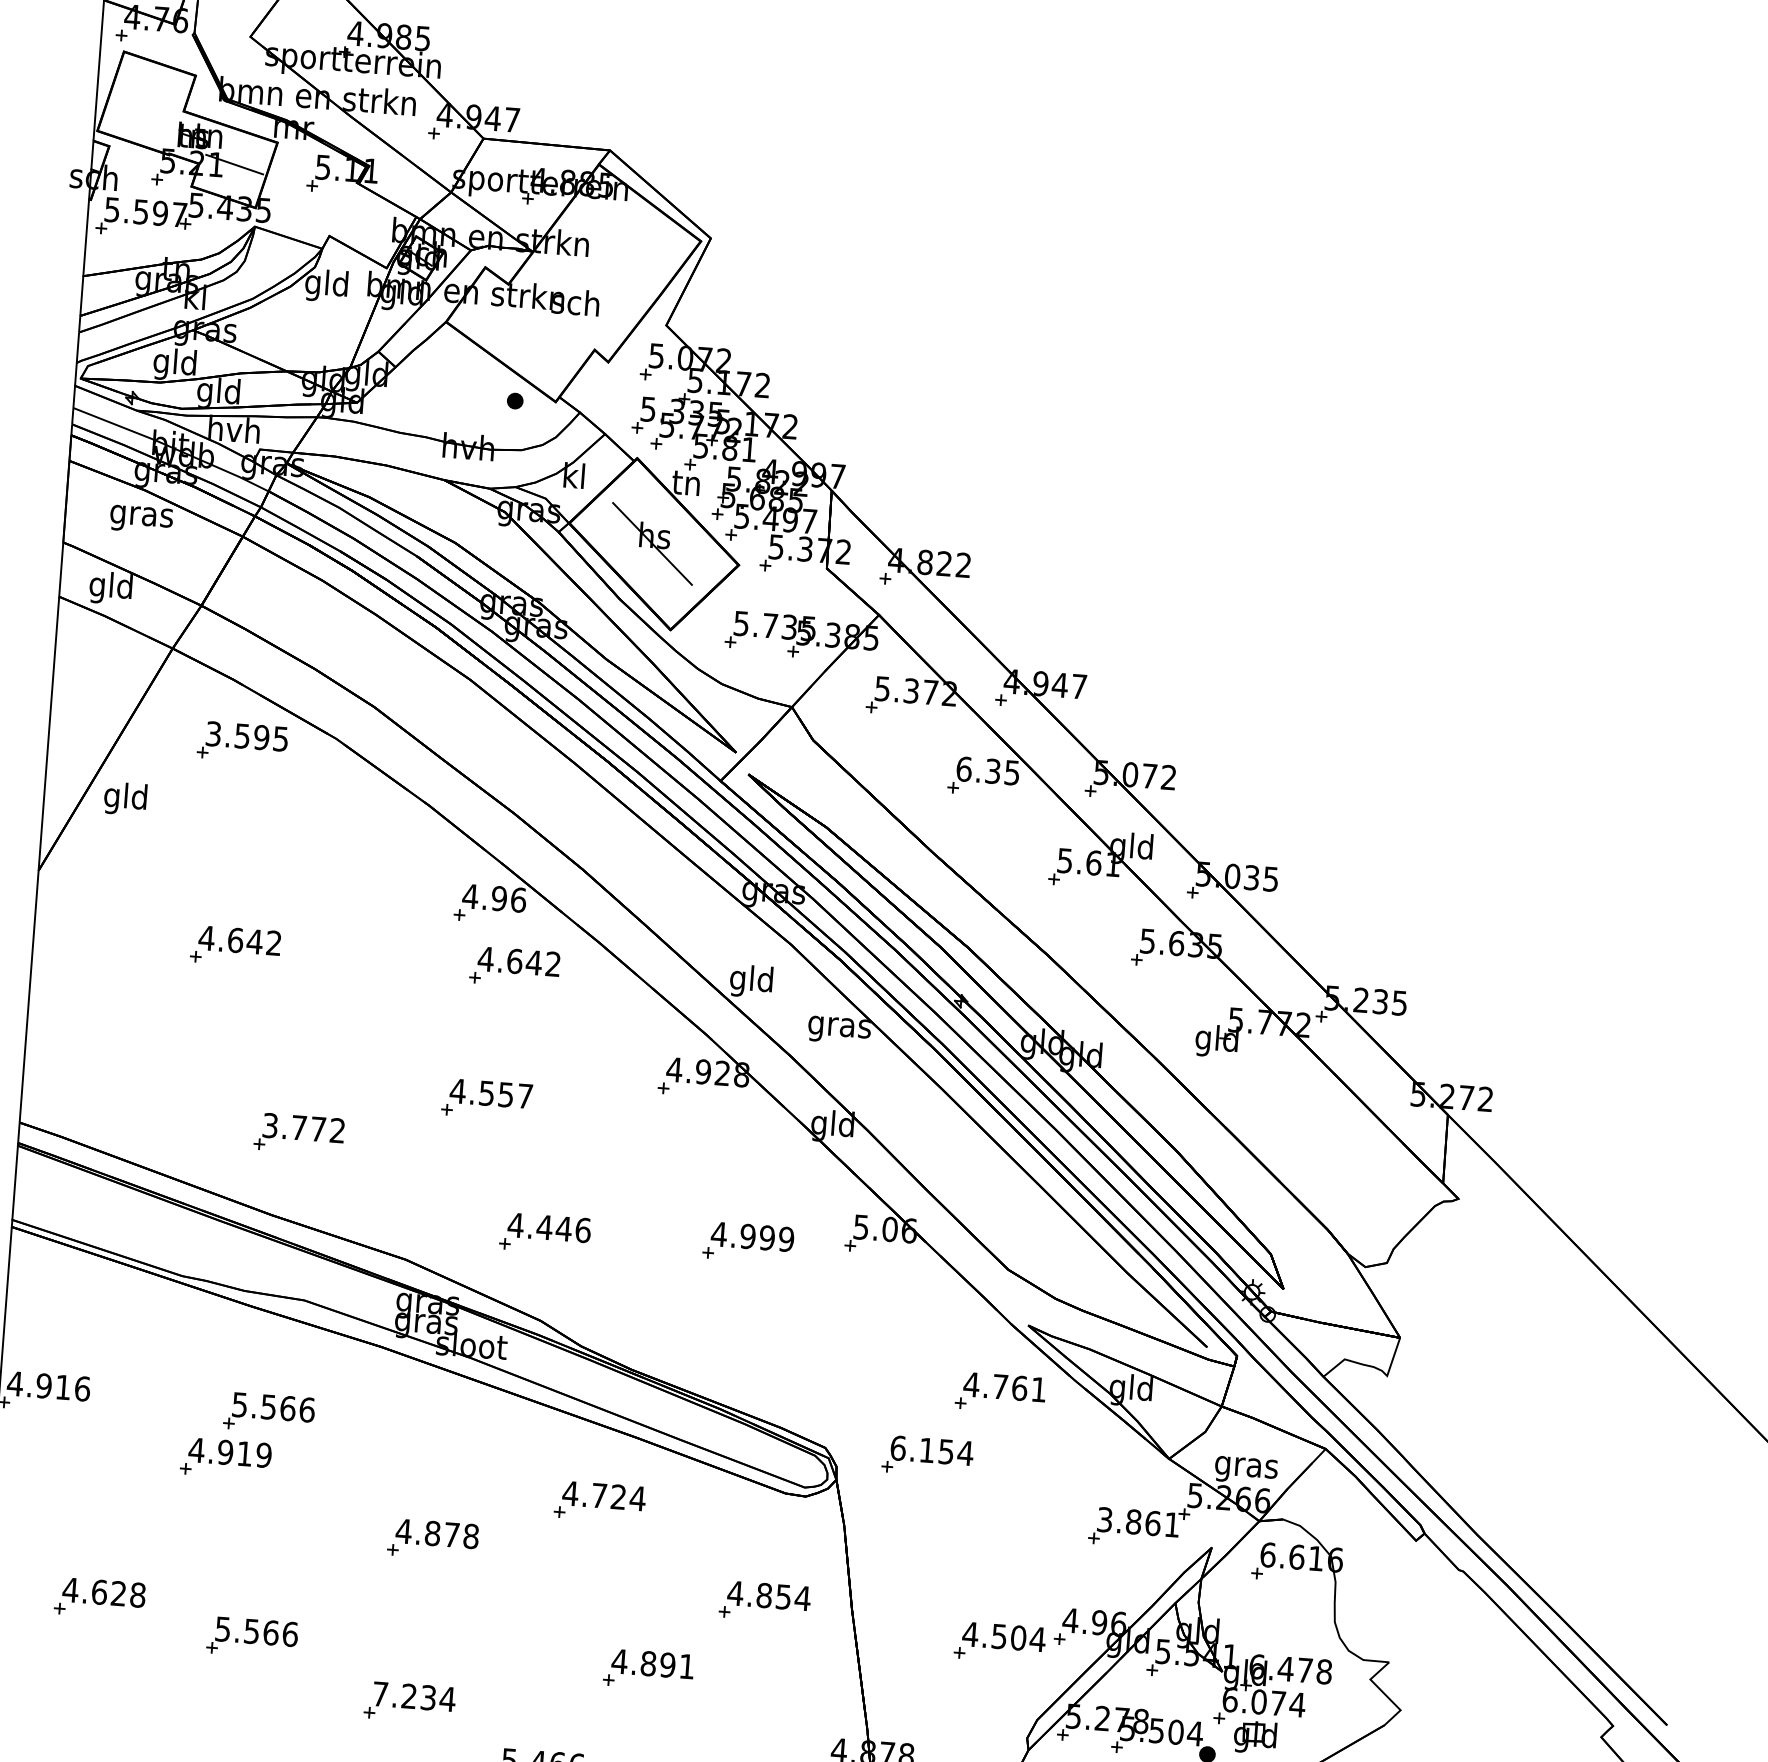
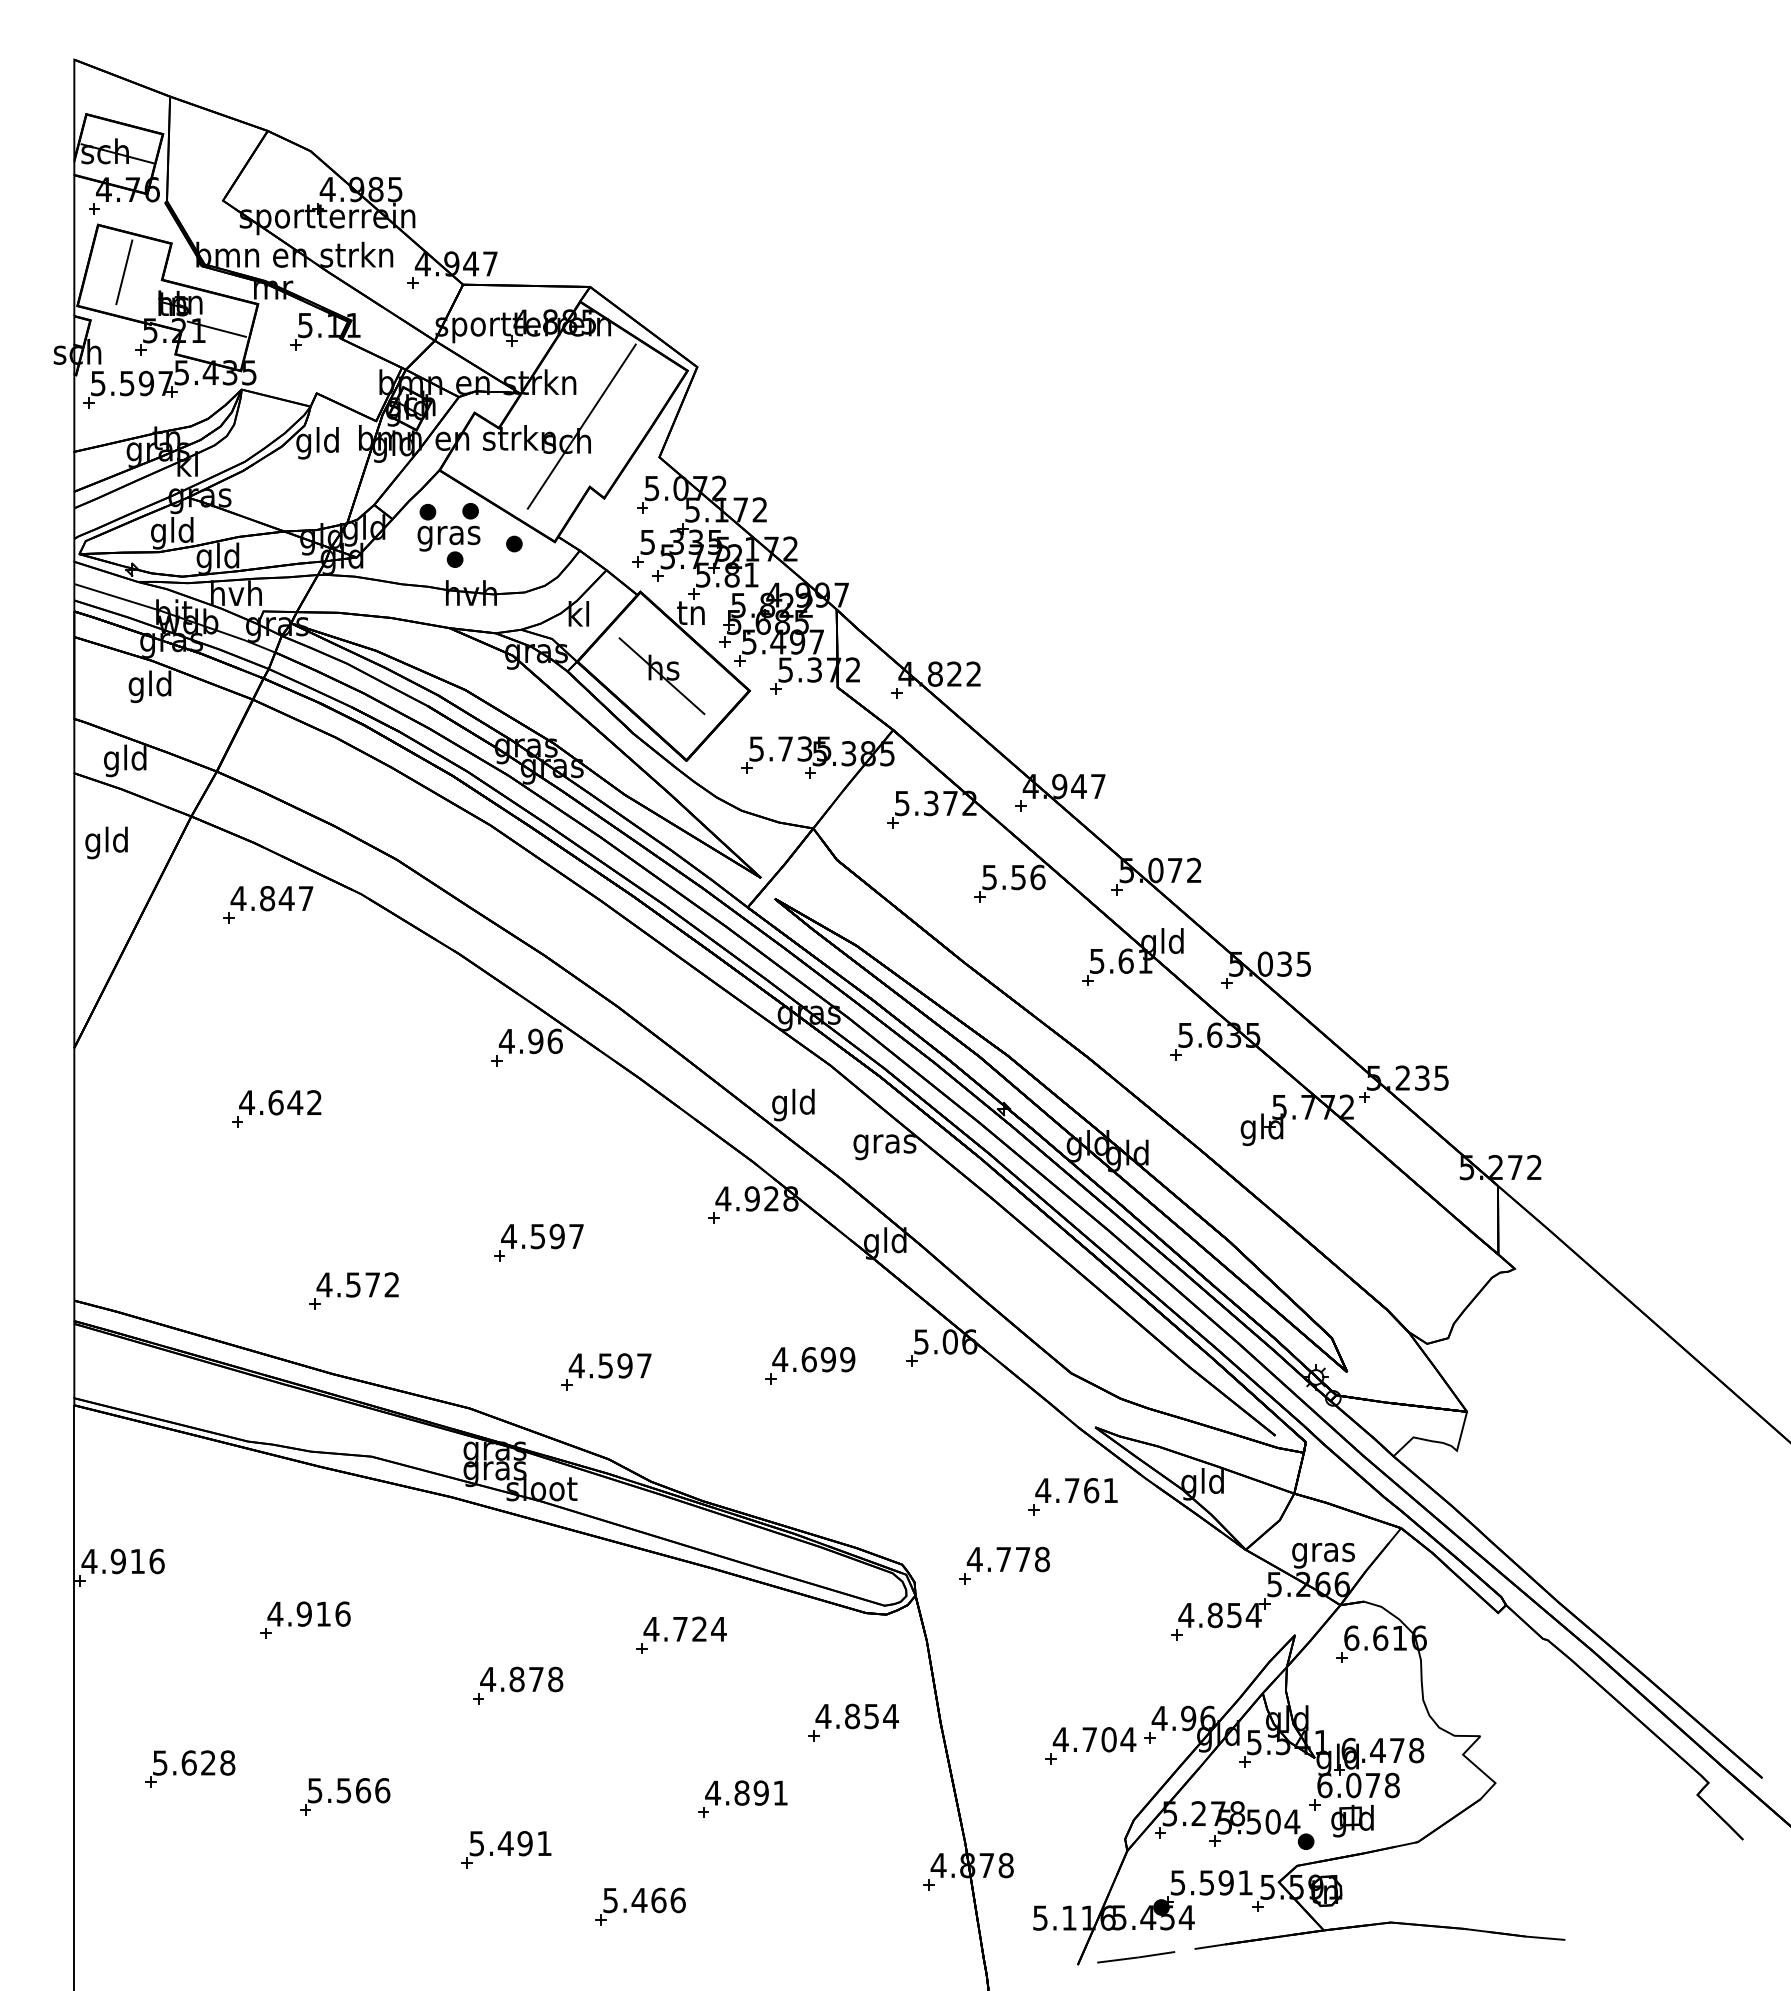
line: (146, 101) -> (124, 272), added
line: (590, 288) -> (581, 426), added
part: (450, 387) -> (448, 535), added
text: (141, 515) -> (150, 686), gras -> gld
text: (246, 736) -> (271, 898), 3.595 -> 4.847
text: (987, 771) -> (1013, 877), 6.35 -> 5.56
text: (125, 798) -> (106, 842), moved
part: (514, 967) -> (556, 1108), removed
text: (505, 1093) -> (556, 1235), 4.557 -> 4.597
text: (284, 1126) -> (338, 1284), 3.772 -> 4.572
text: (563, 1228) -> (624, 1365), 4.446 -> 4.597
text: (747, 1236) -> (808, 1359), 4.999 -> 4.699
part: (269, 1413) -> (345, 1571), removed
text: (931, 1450) -> (1008, 1559), 6.154 -> 4.778
text: (263, 1454) -> (342, 1613), 4.919 -> 4.916
text: (1138, 1522) -> (1219, 1615), 3.861 -> 4.854
text: (70, 1589) -> (160, 1762), 4.628 -> 5.628
text: (999, 1636) -> (1089, 1739), 4.504 -> 4.704
text: (413, 1696) -> (510, 1843), 7.234 -> 5.491
text: (1297, 1704) -> (1392, 1785), 6.074 -> 6.078

